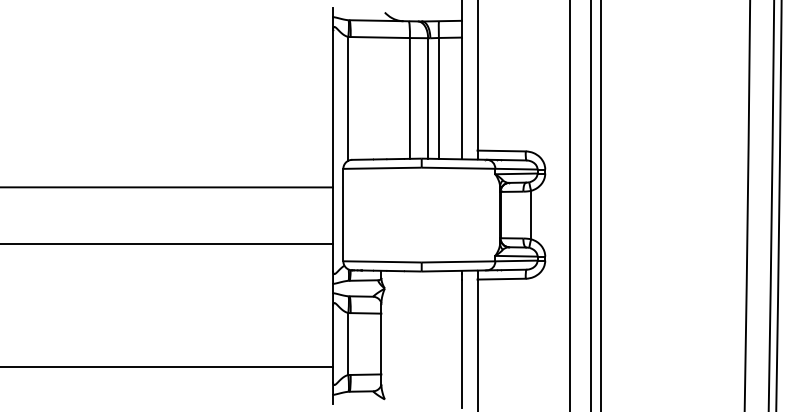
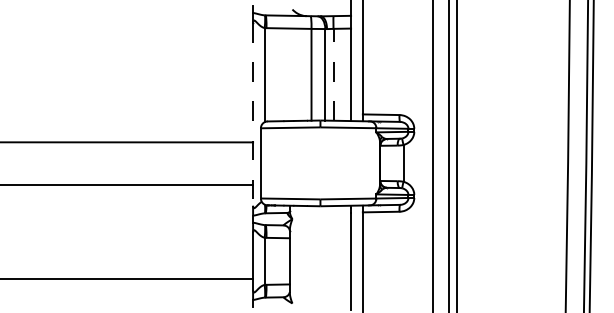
line: (438, 98) -> (333, 74), solid -> dashed
line: (333, 150) -> (253, 114), solid -> dashed

